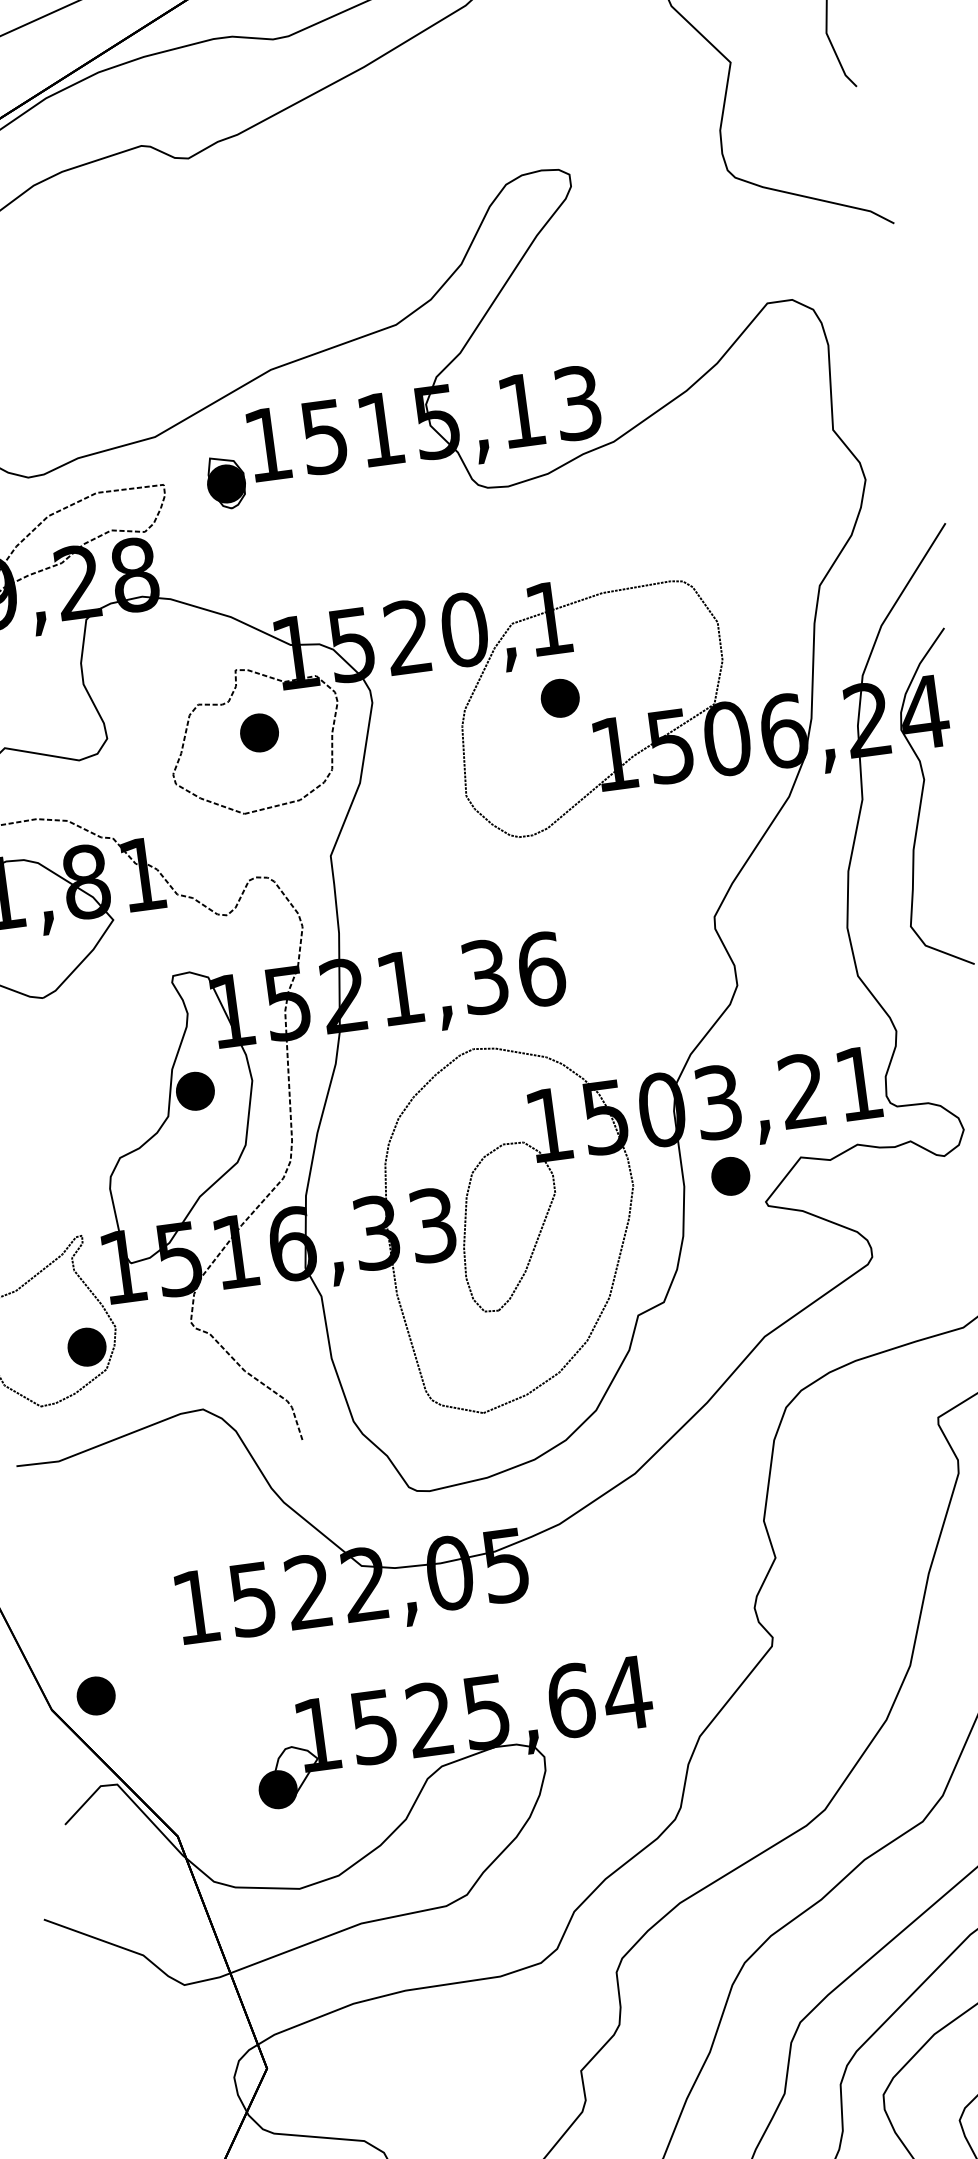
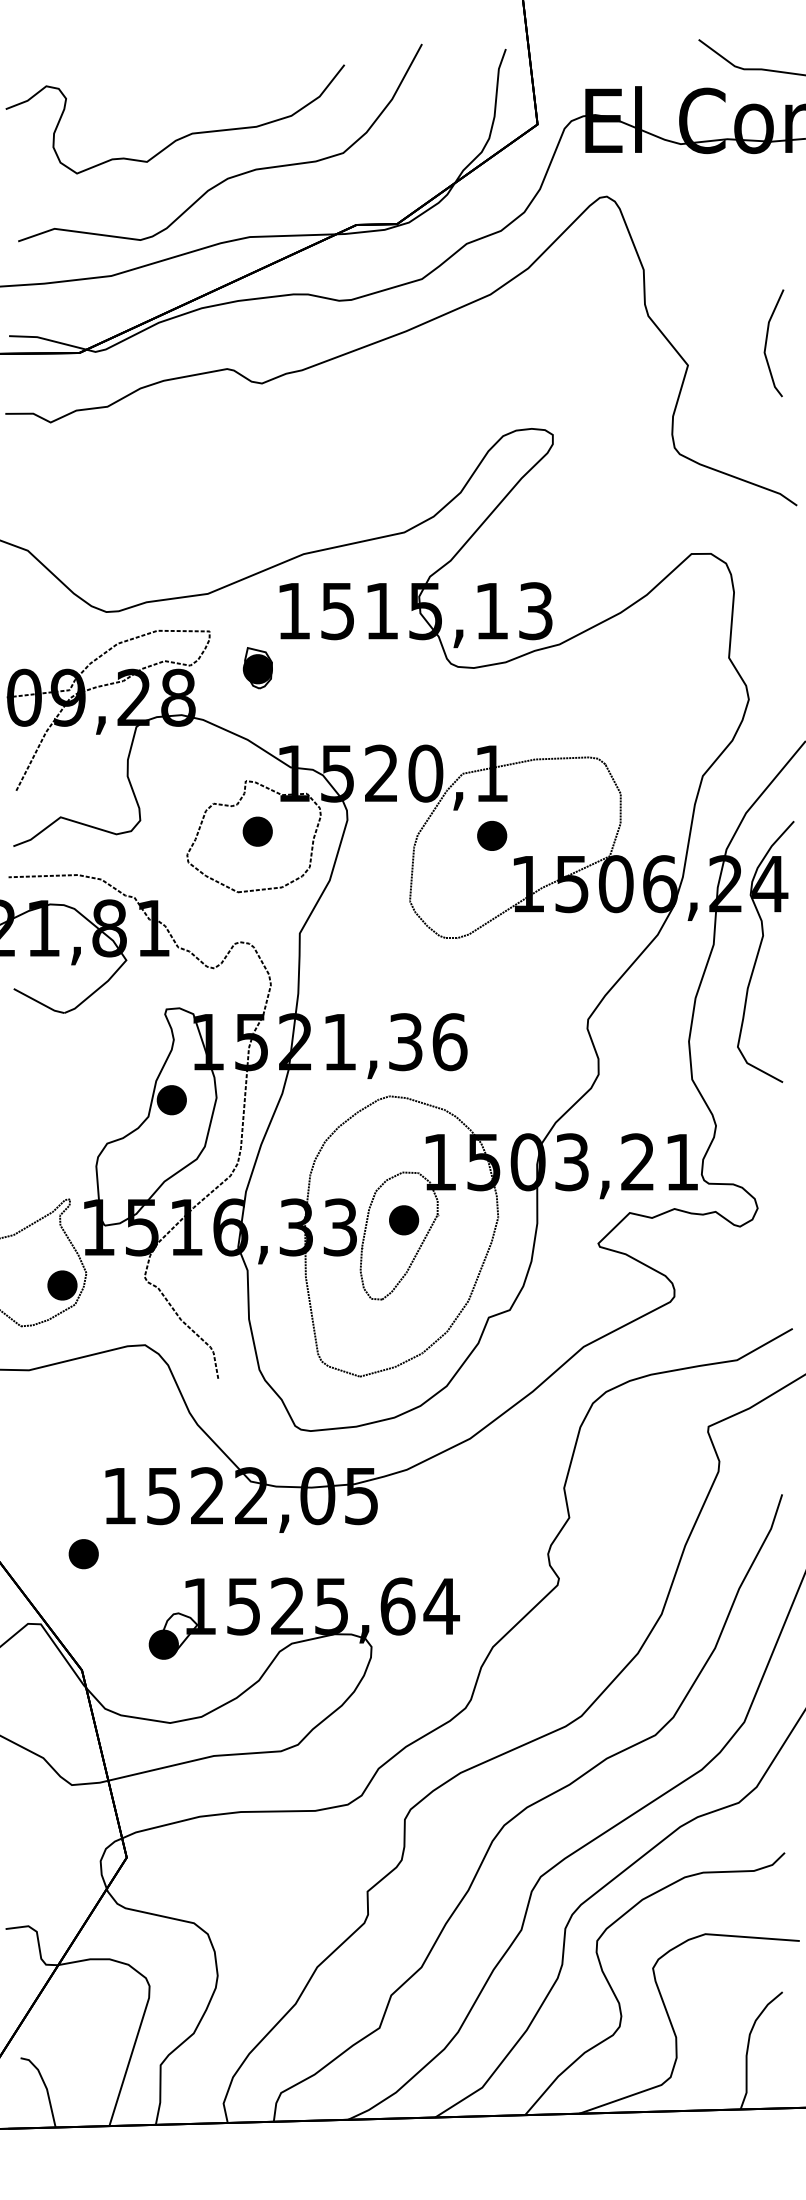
part: (225, 483) -> (257, 668), moved
part: (731, 1176) -> (404, 1220), moved
part: (95, 1696) -> (83, 1554), moved

